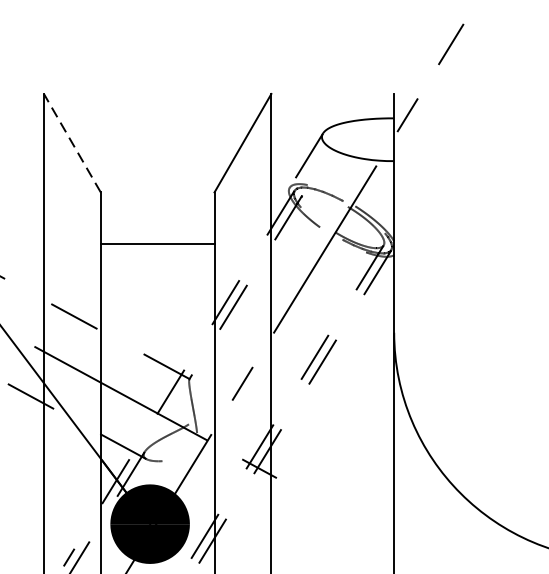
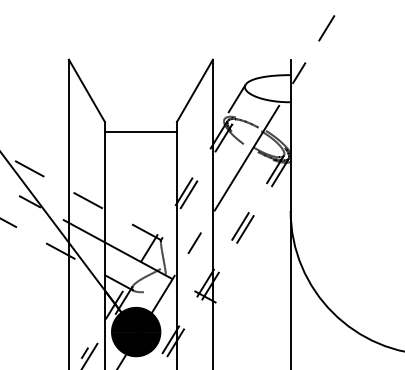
line: (71, 142) -> (86, 90), dashed -> solid
line: (156, 243) -> (140, 131), moved

